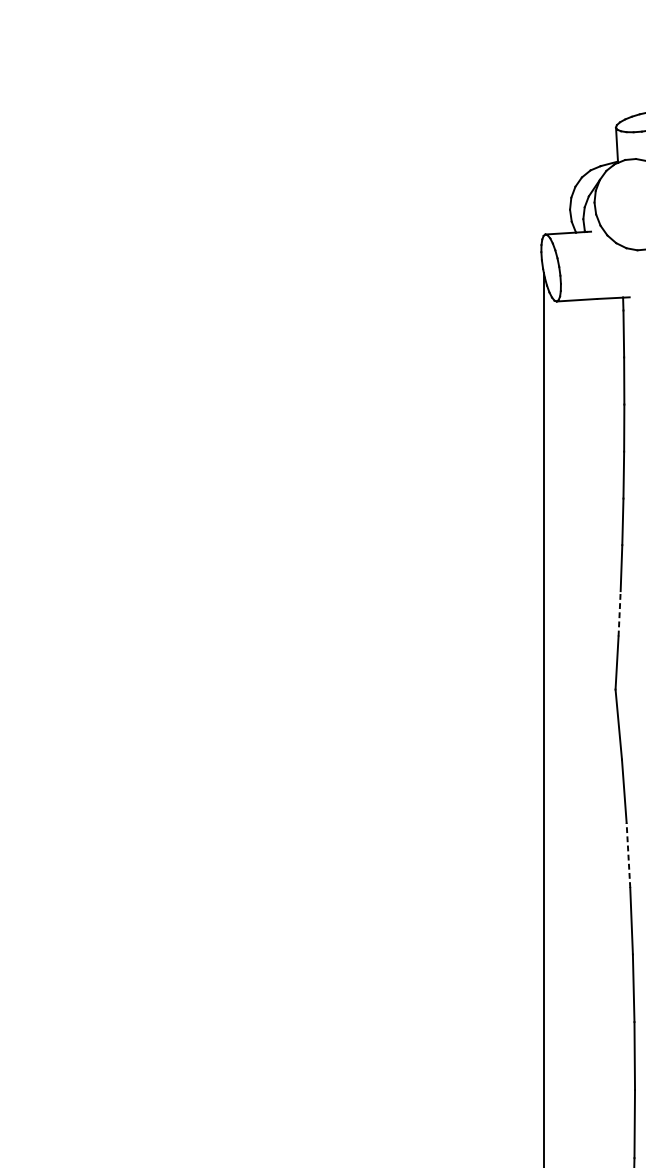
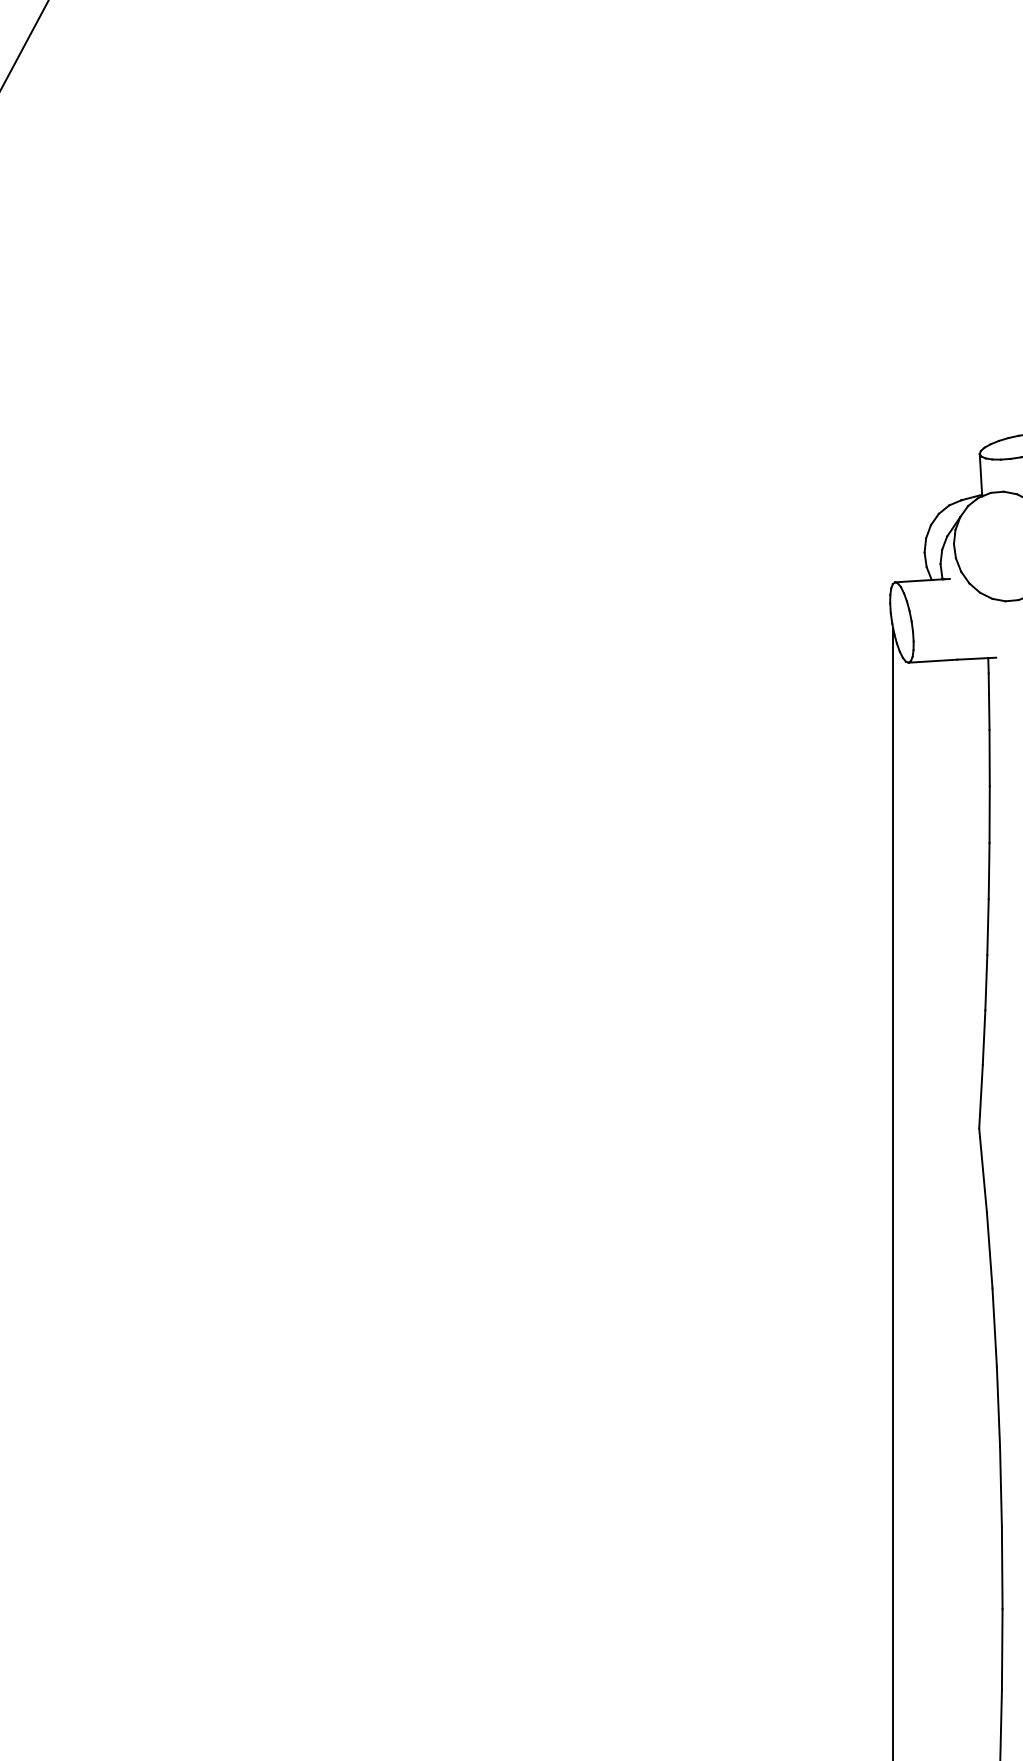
line: (619, 613) -> (984, 1037), dashed -> solid
line: (628, 854) -> (994, 1326), dashed -> solid

